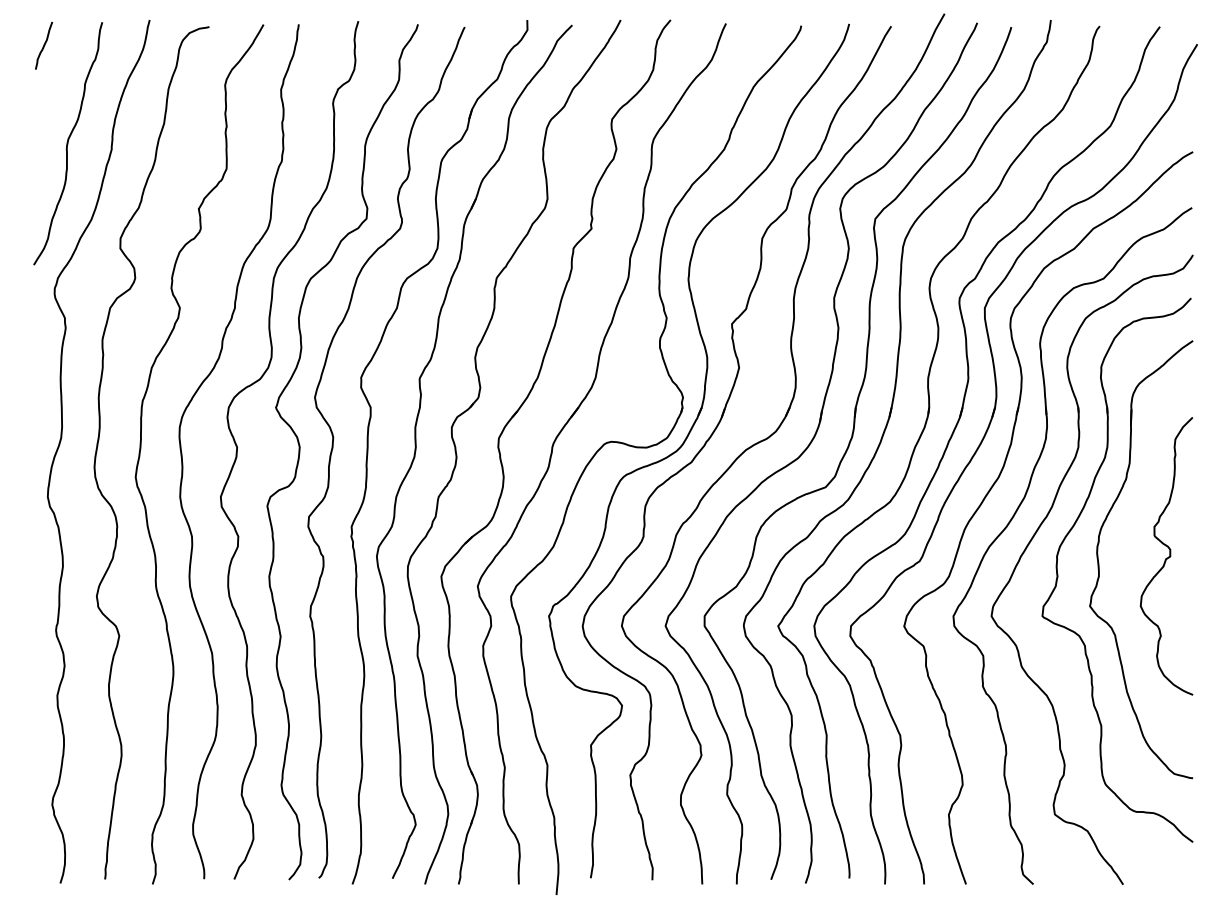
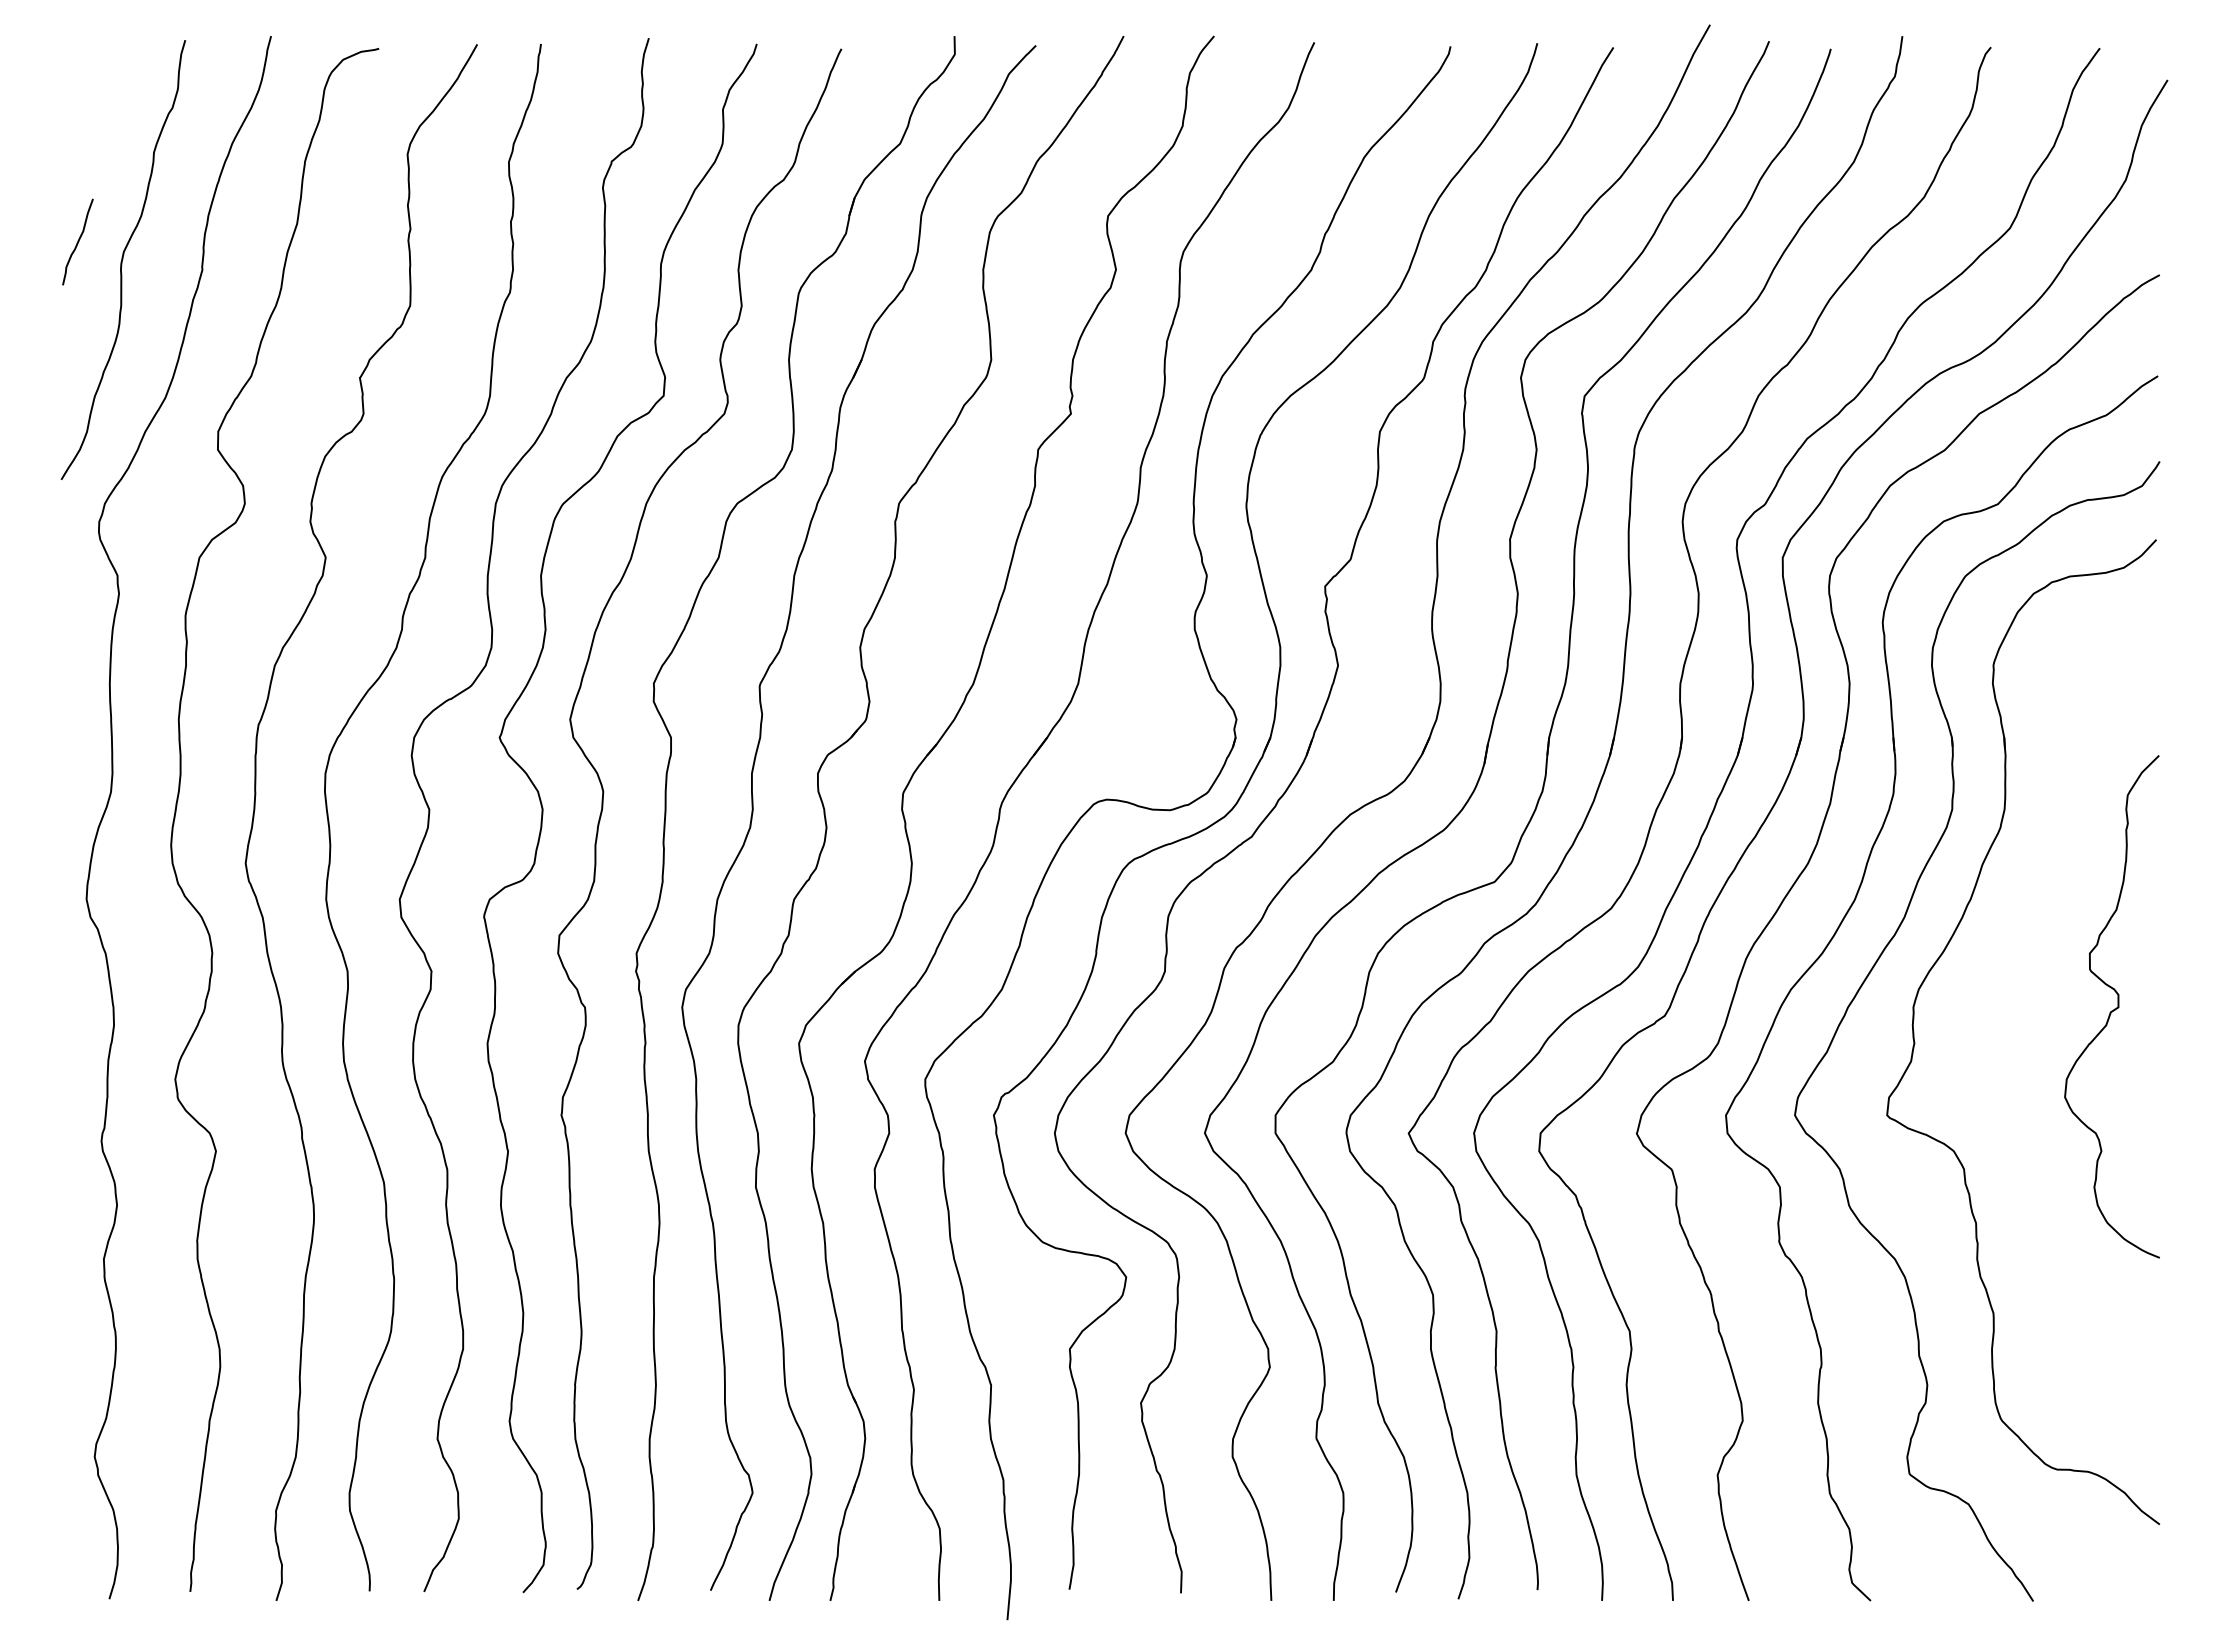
curve: (44, 45) -> (78, 241), moved
part: (1099, 562) -> (1990, 1018), removed

